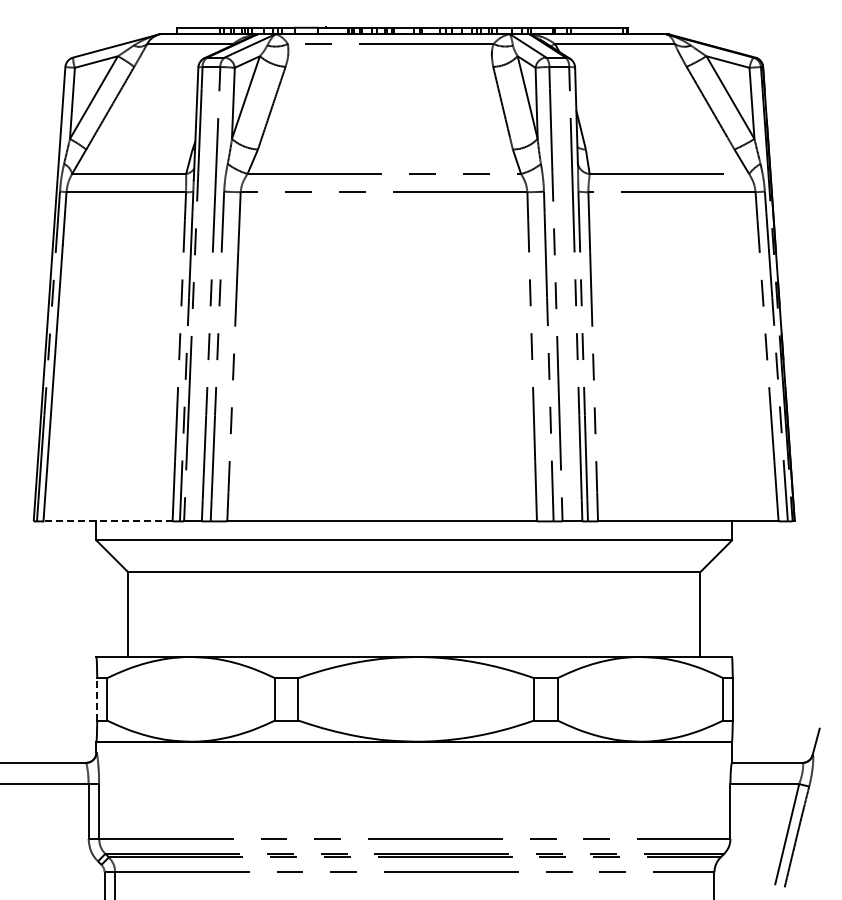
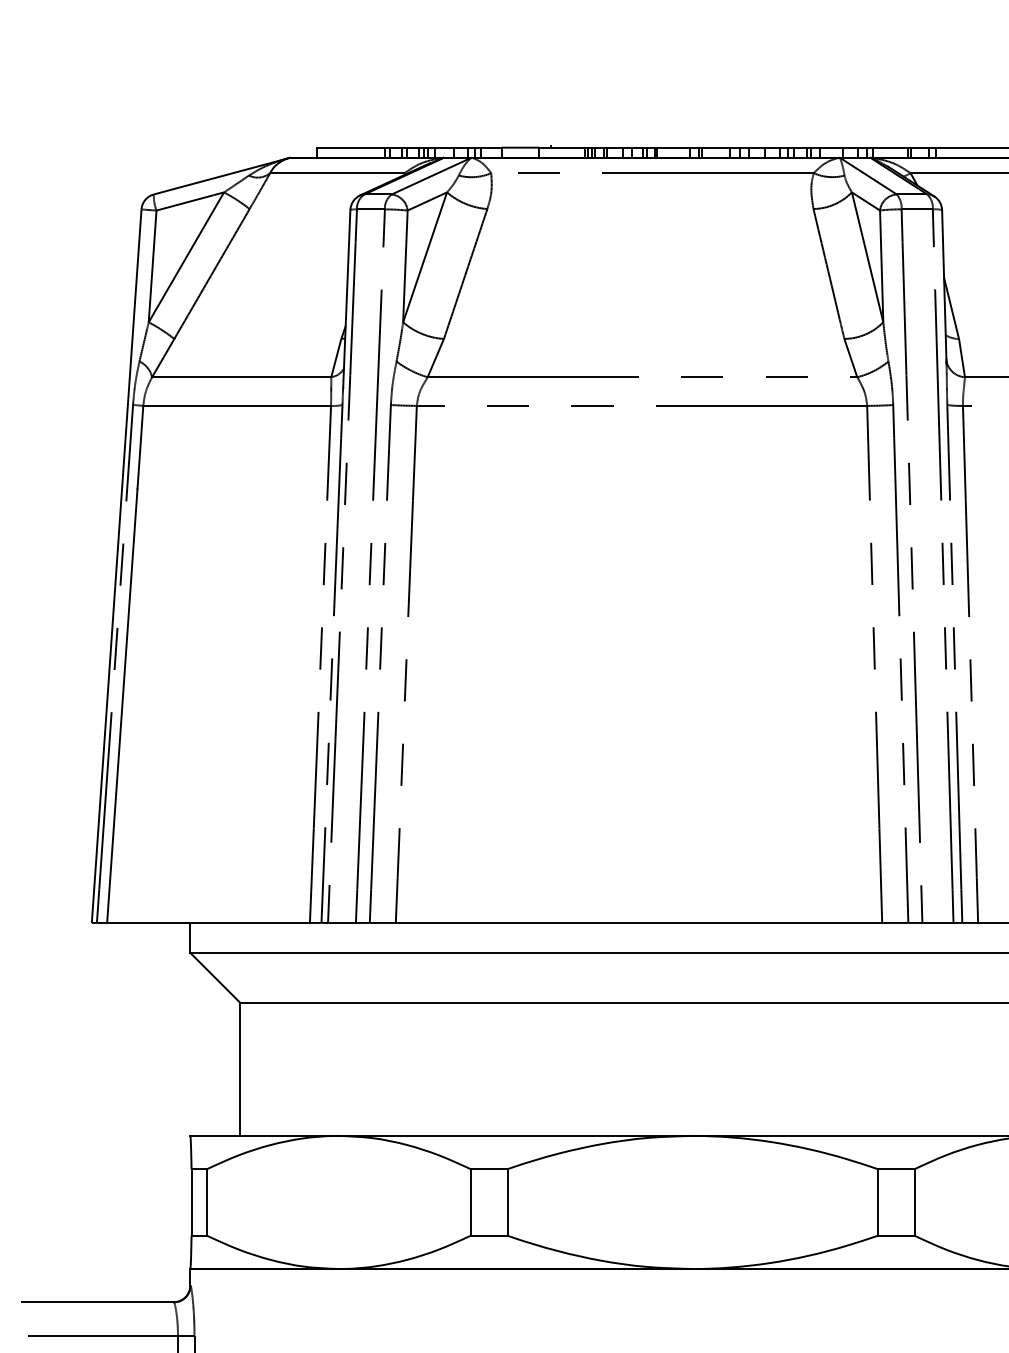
line: (108, 521) -> (209, 923), dashed -> solid
line: (97, 698) -> (191, 1201), dashed -> solid

